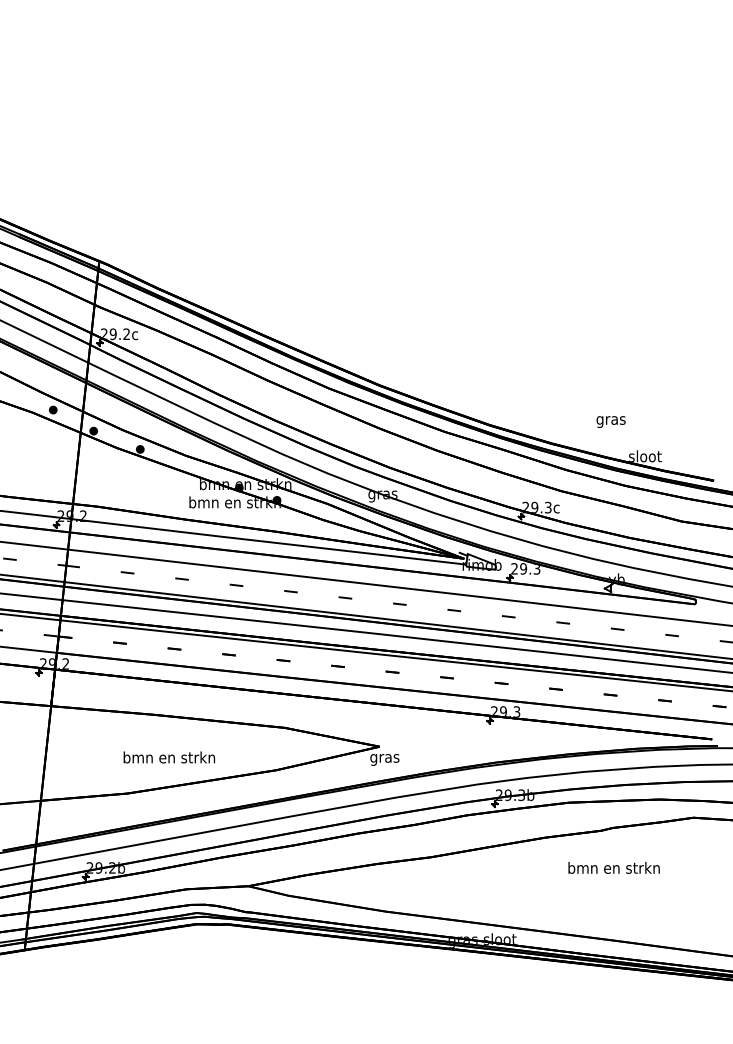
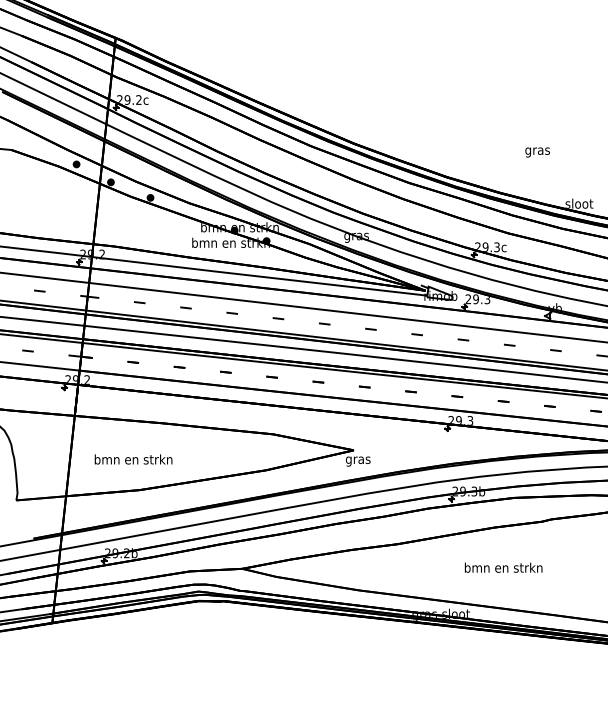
text: (610, 421) -> (537, 152), moved
text: (169, 757) -> (133, 459), moved
text: (613, 867) -> (503, 567), moved

